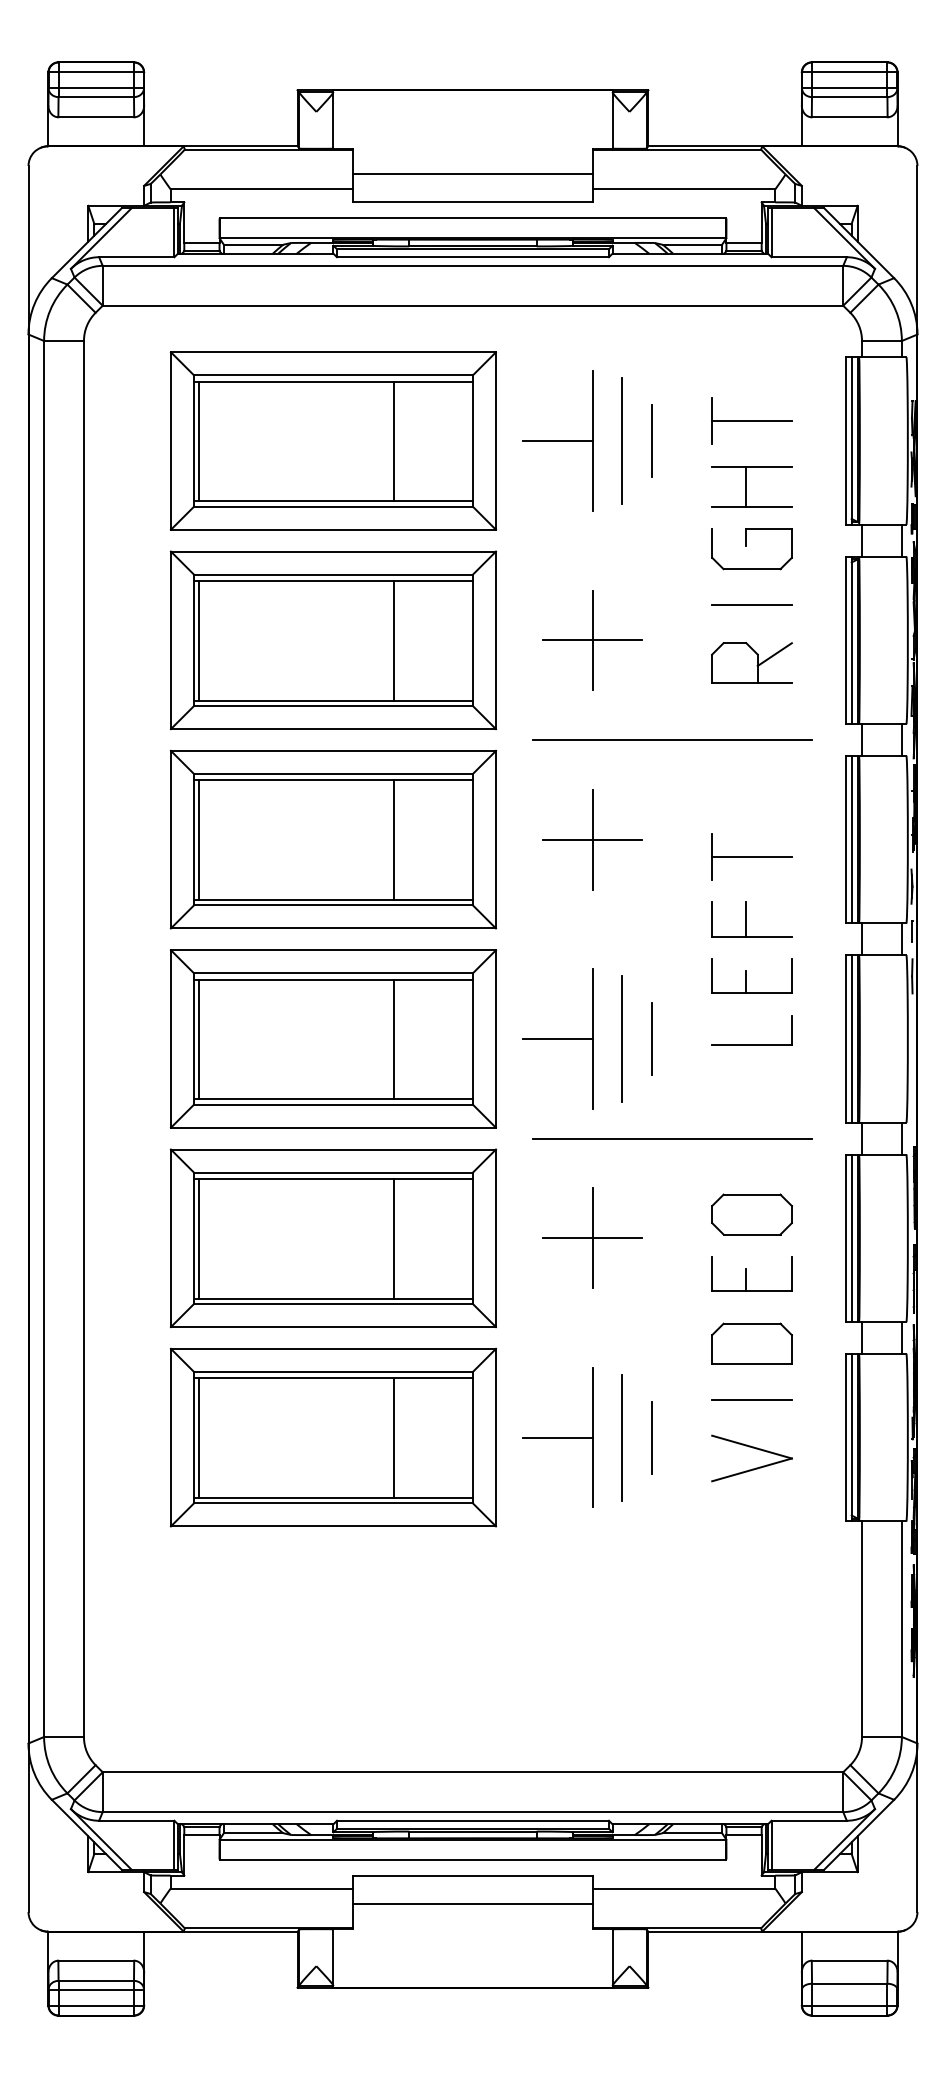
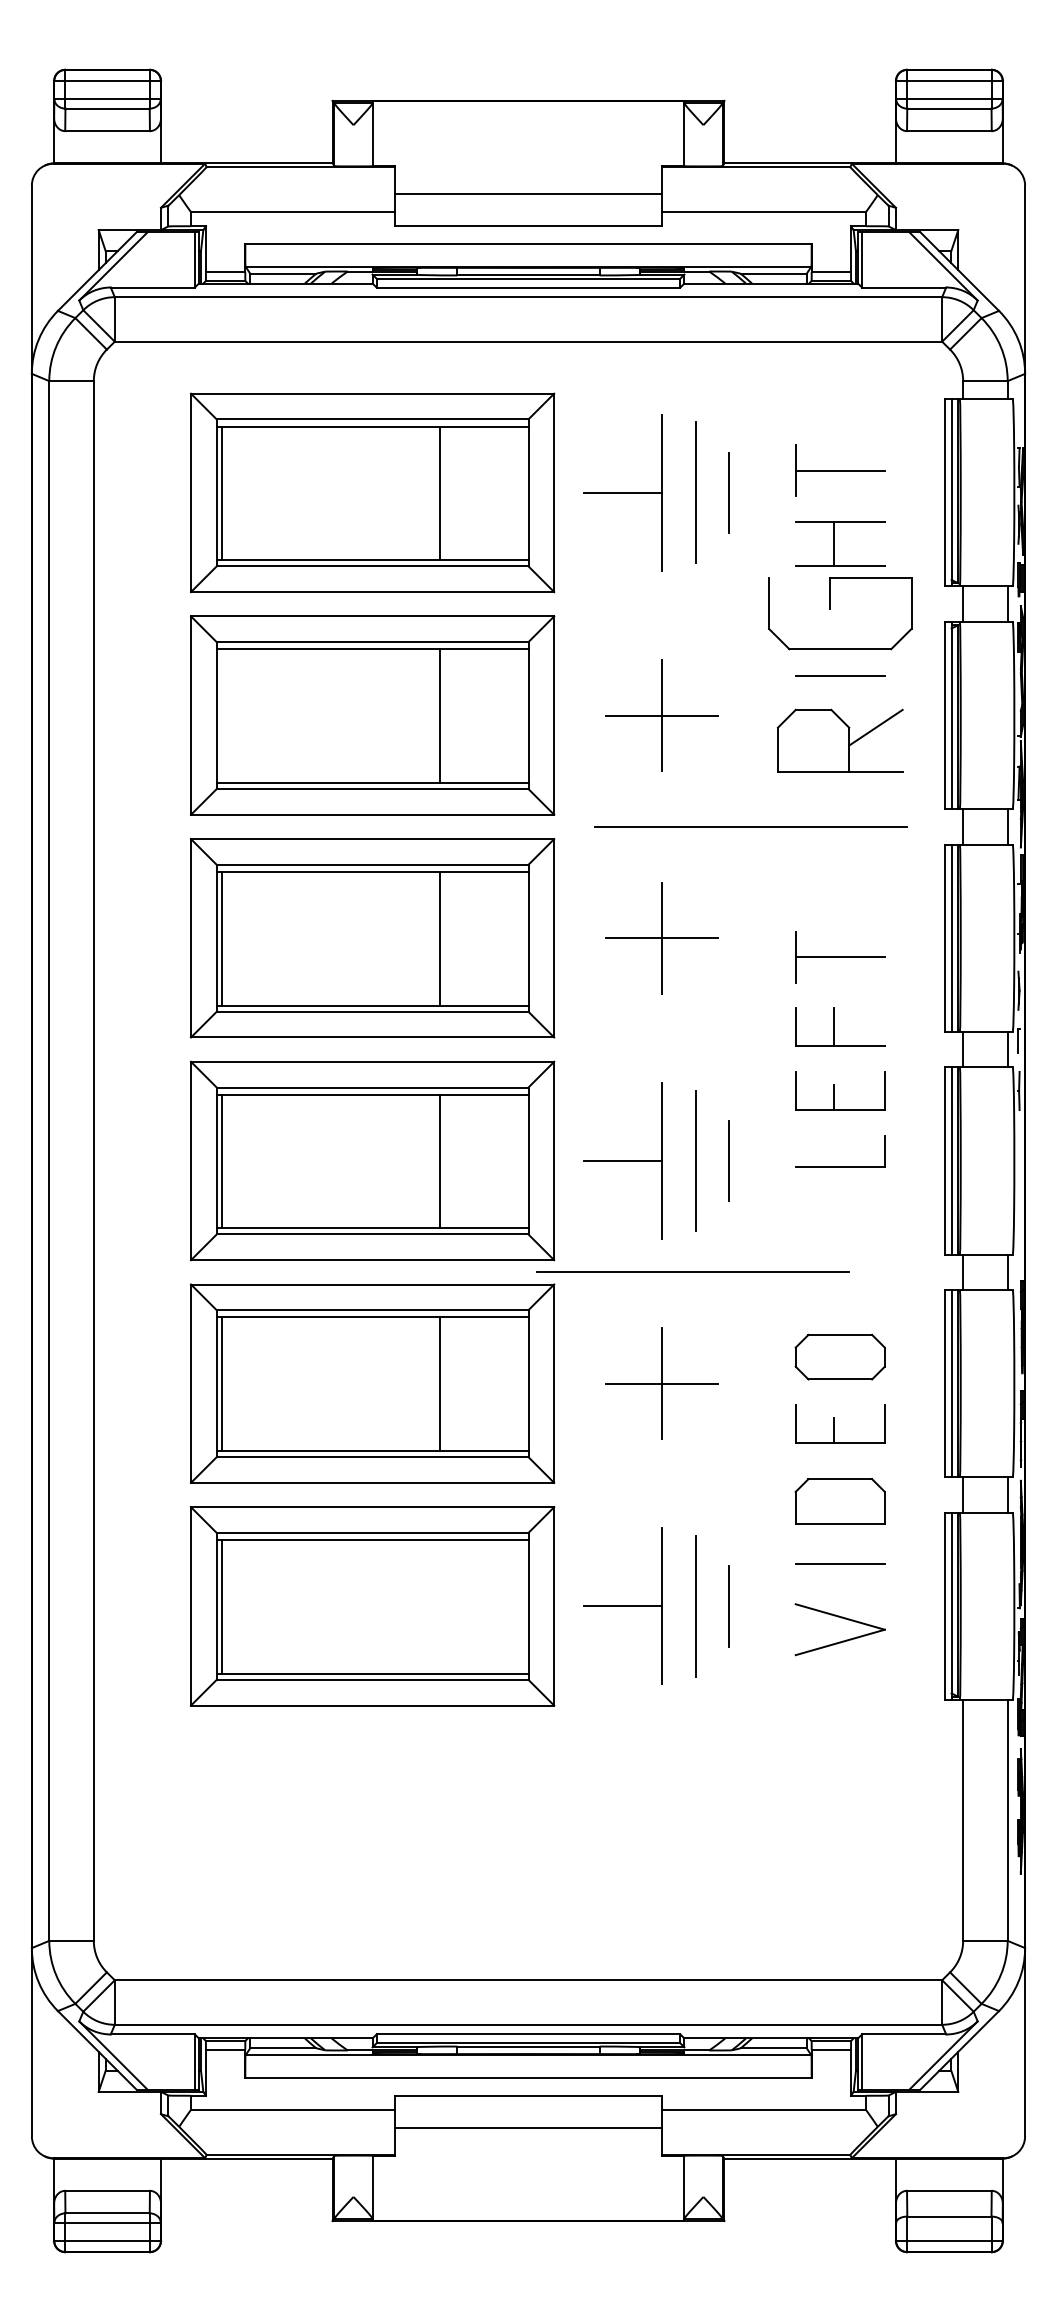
part: (751, 549) -> (839, 614), size x1.6
line: (198, 640) -> (221, 715), removed
part: (751, 662) -> (839, 740), size x1.4
line: (672, 1138) -> (693, 1272), moved
line: (394, 1437) -> (440, 1606), removed

